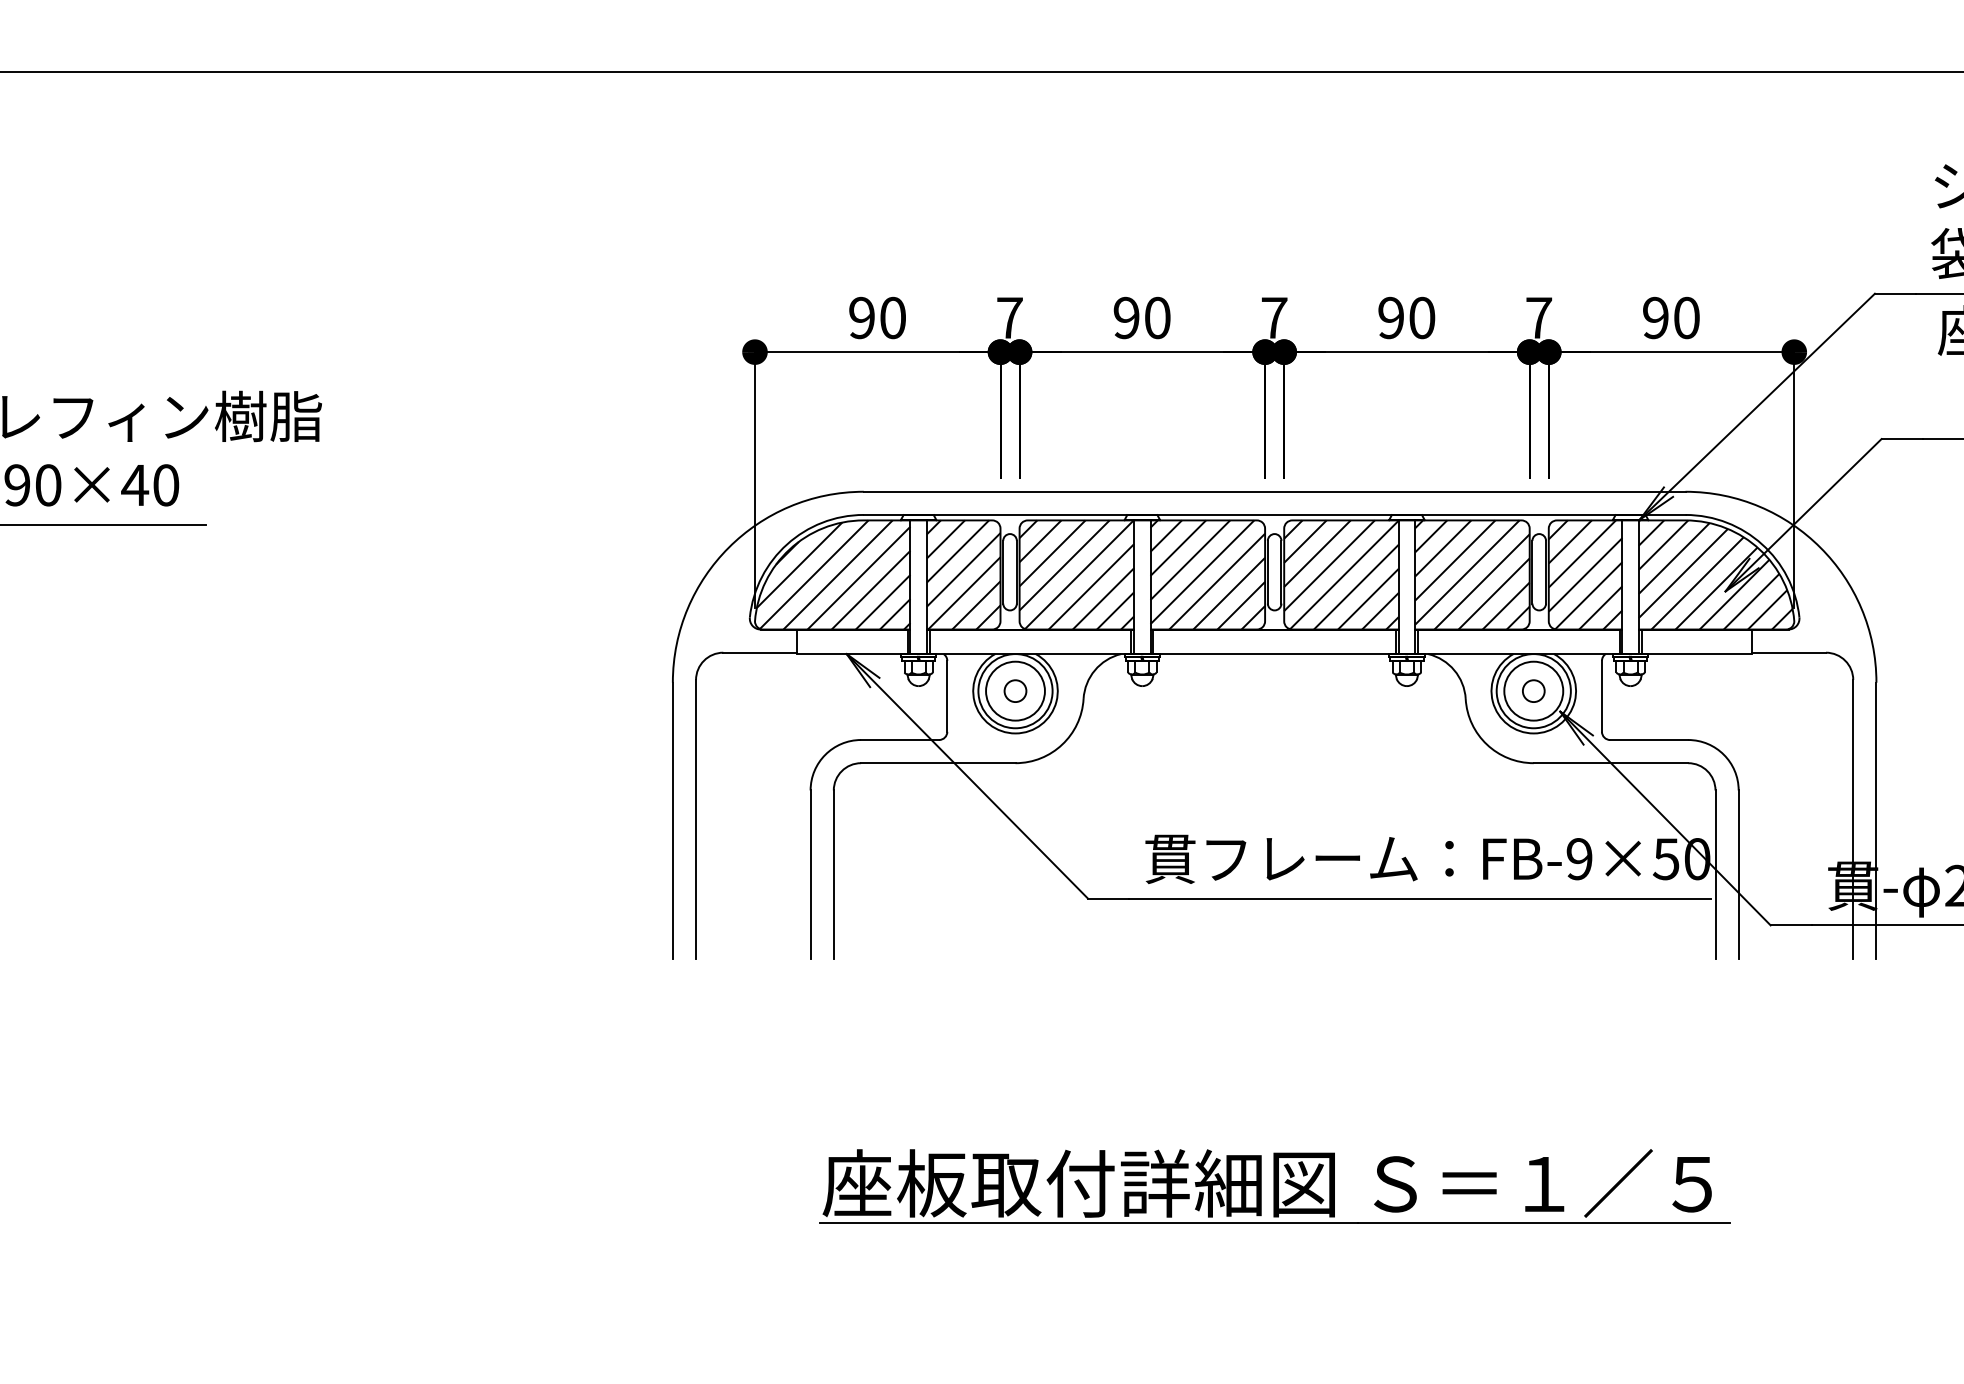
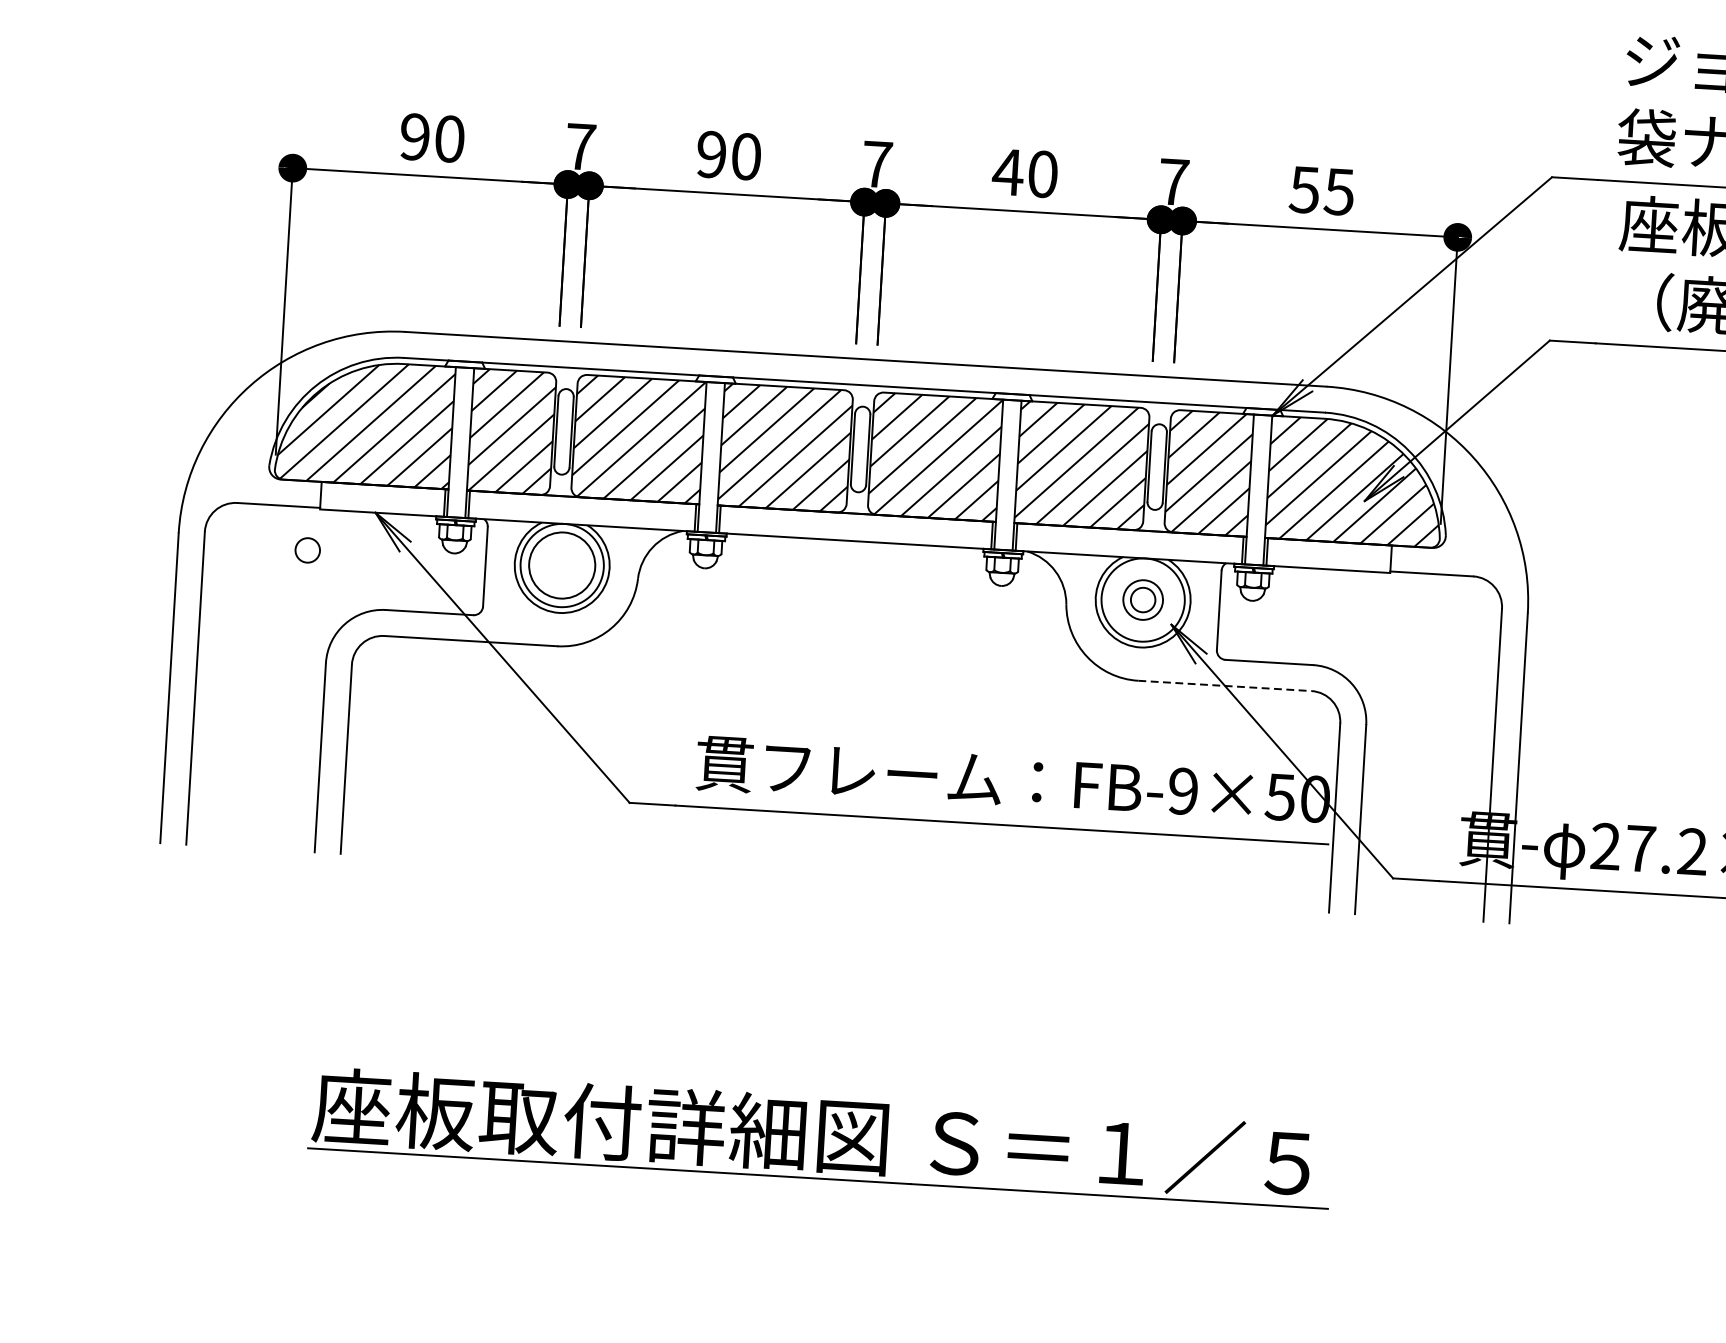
text: (1391, 317) -> (1008, 171), 90 -> 40
text: (1670, 317) -> (1321, 190), 90 -> 55
circle: (1015, 690) -> (307, 549), moved
circle: (1533, 690) -> (1142, 599), size x0.6
line: (1611, 763) -> (1225, 686), solid -> dashed

